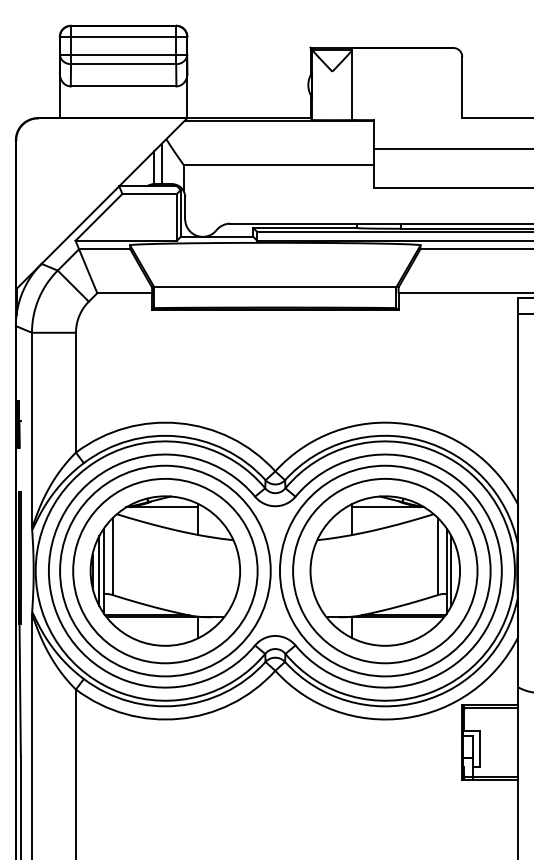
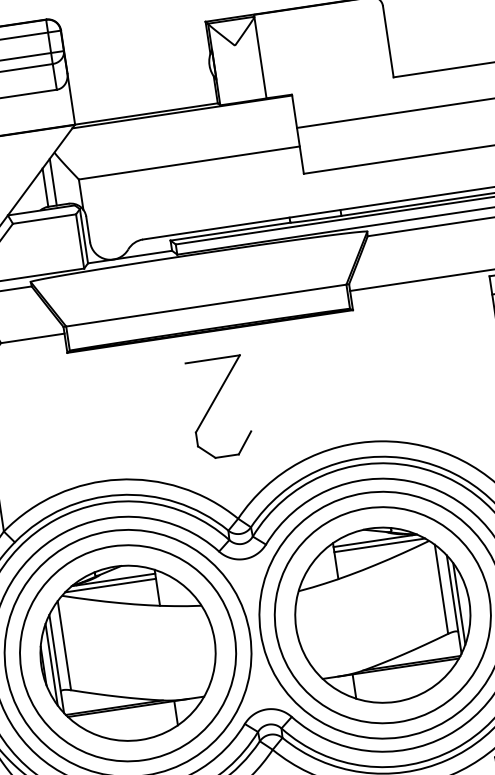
part: (273, 375) -> (219, 407), added
line: (158, 511) -> (109, 585), added
line: (391, 511) -> (379, 545), added

